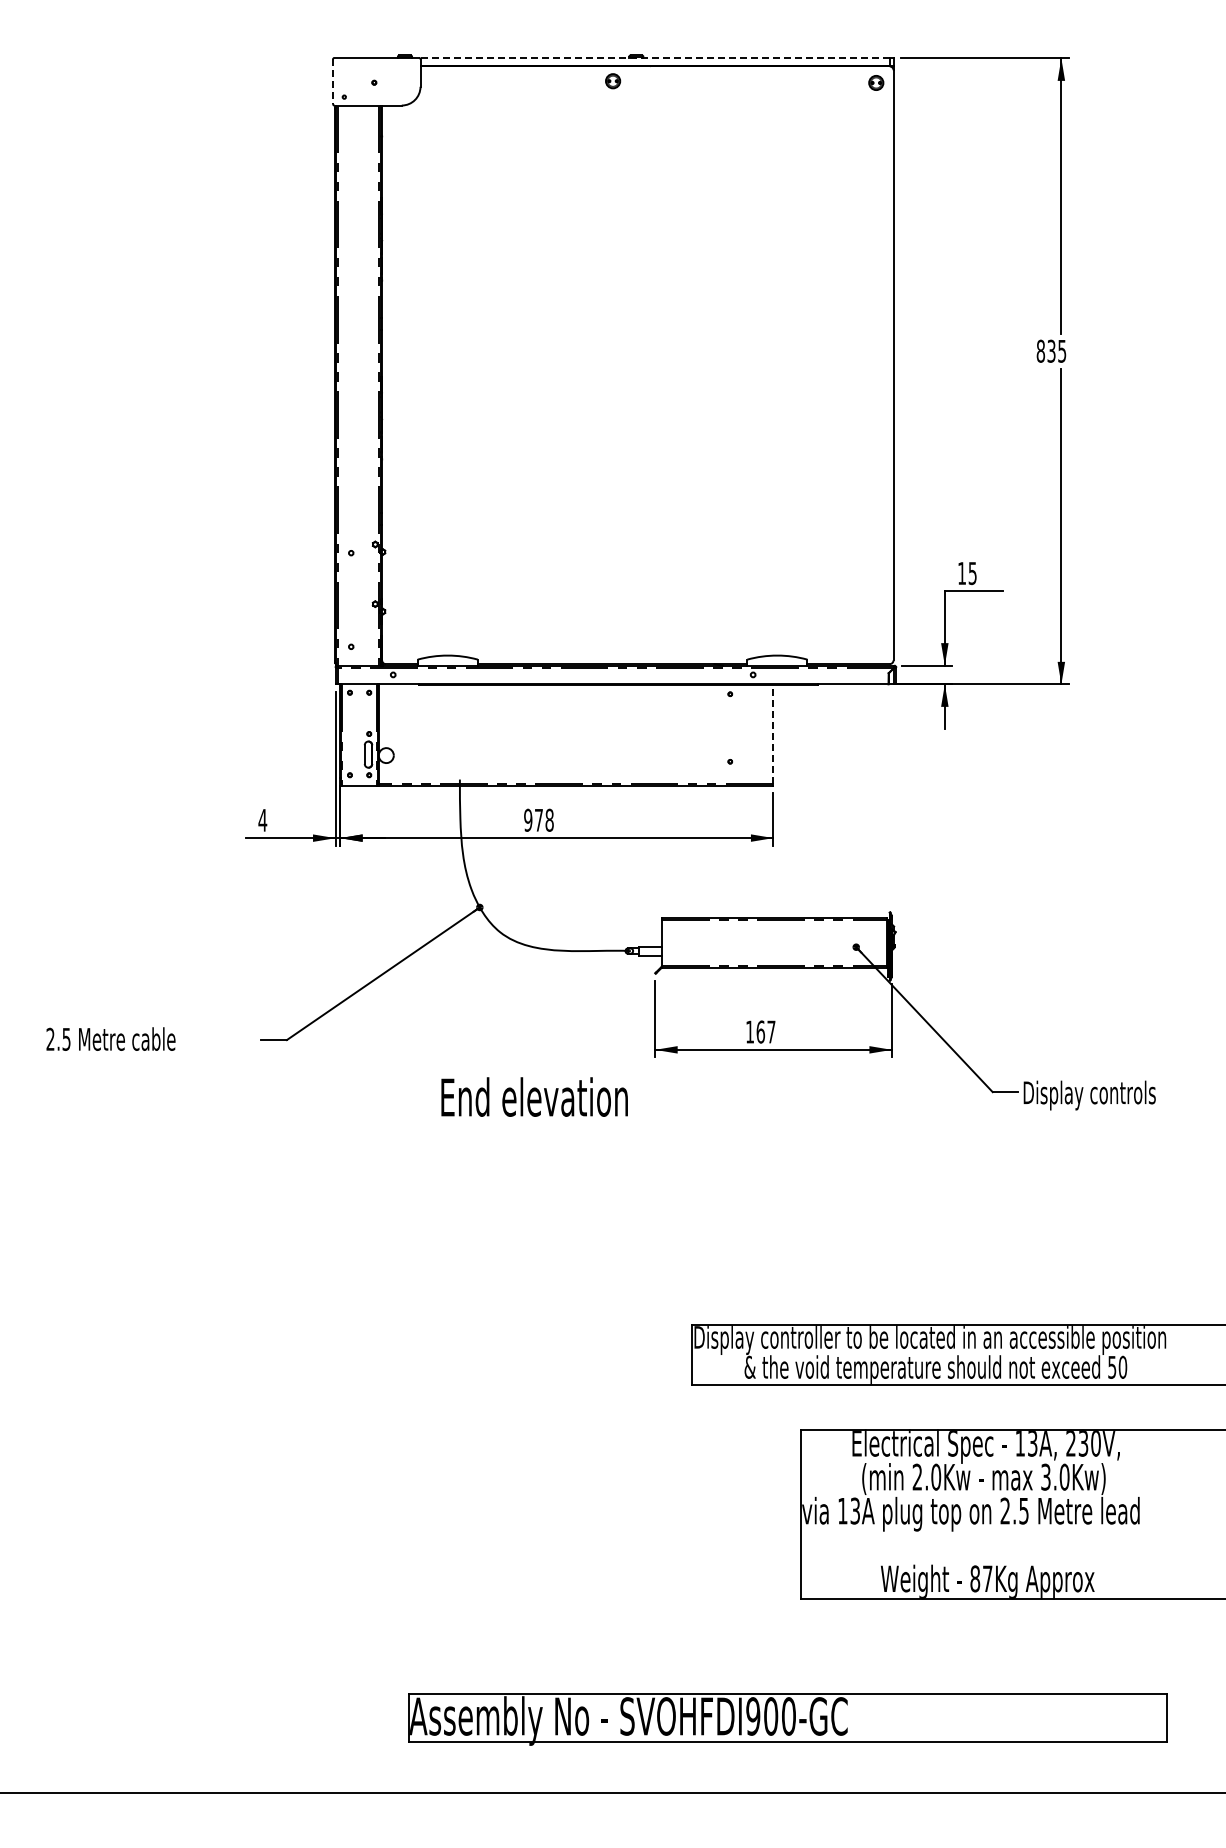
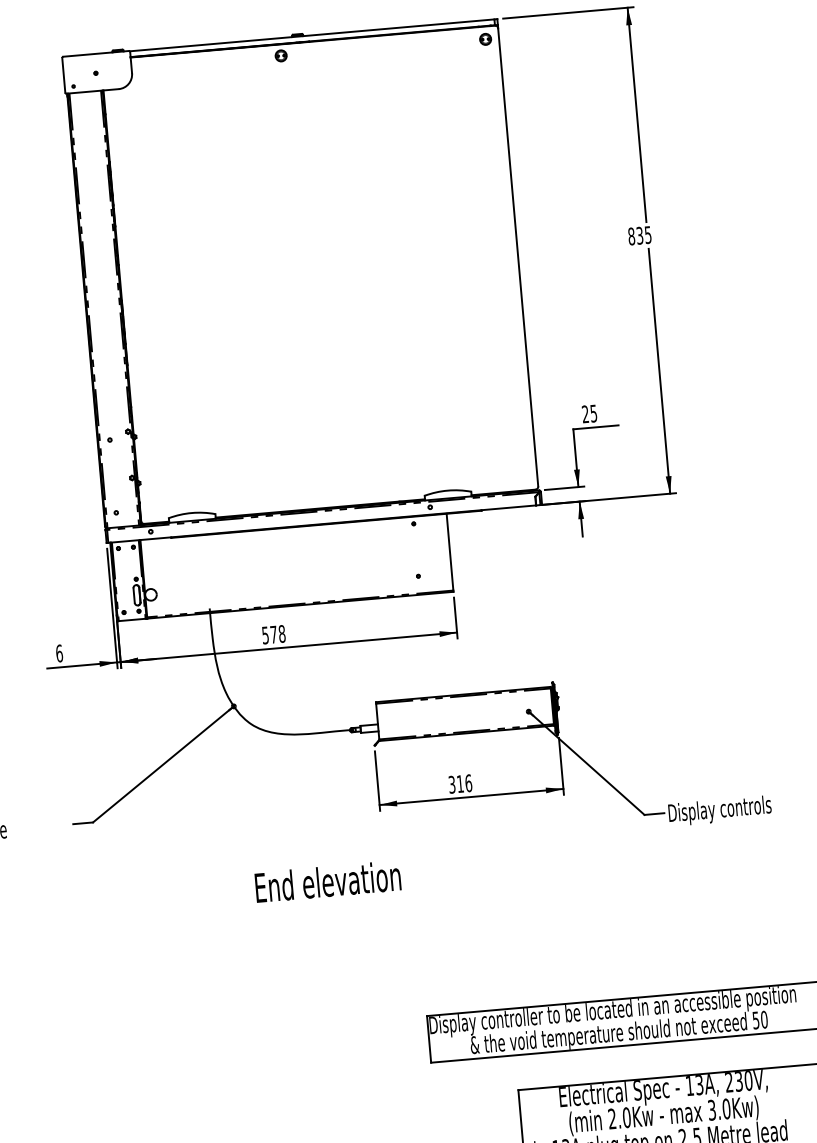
line: (654, 58) -> (311, 35), dashed -> solid
line: (333, 82) -> (64, 75), dashed -> solid
text: (961, 572) -> (585, 413), 15 -> 25
line: (773, 734) -> (450, 552), dashed -> solid
text: (262, 819) -> (59, 652), 4 -> 6
text: (528, 819) -> (265, 634), 978 -> 578
text: (760, 1031) -> (460, 783), 167 -> 316
text: (534, 1096) -> (327, 881), moved

